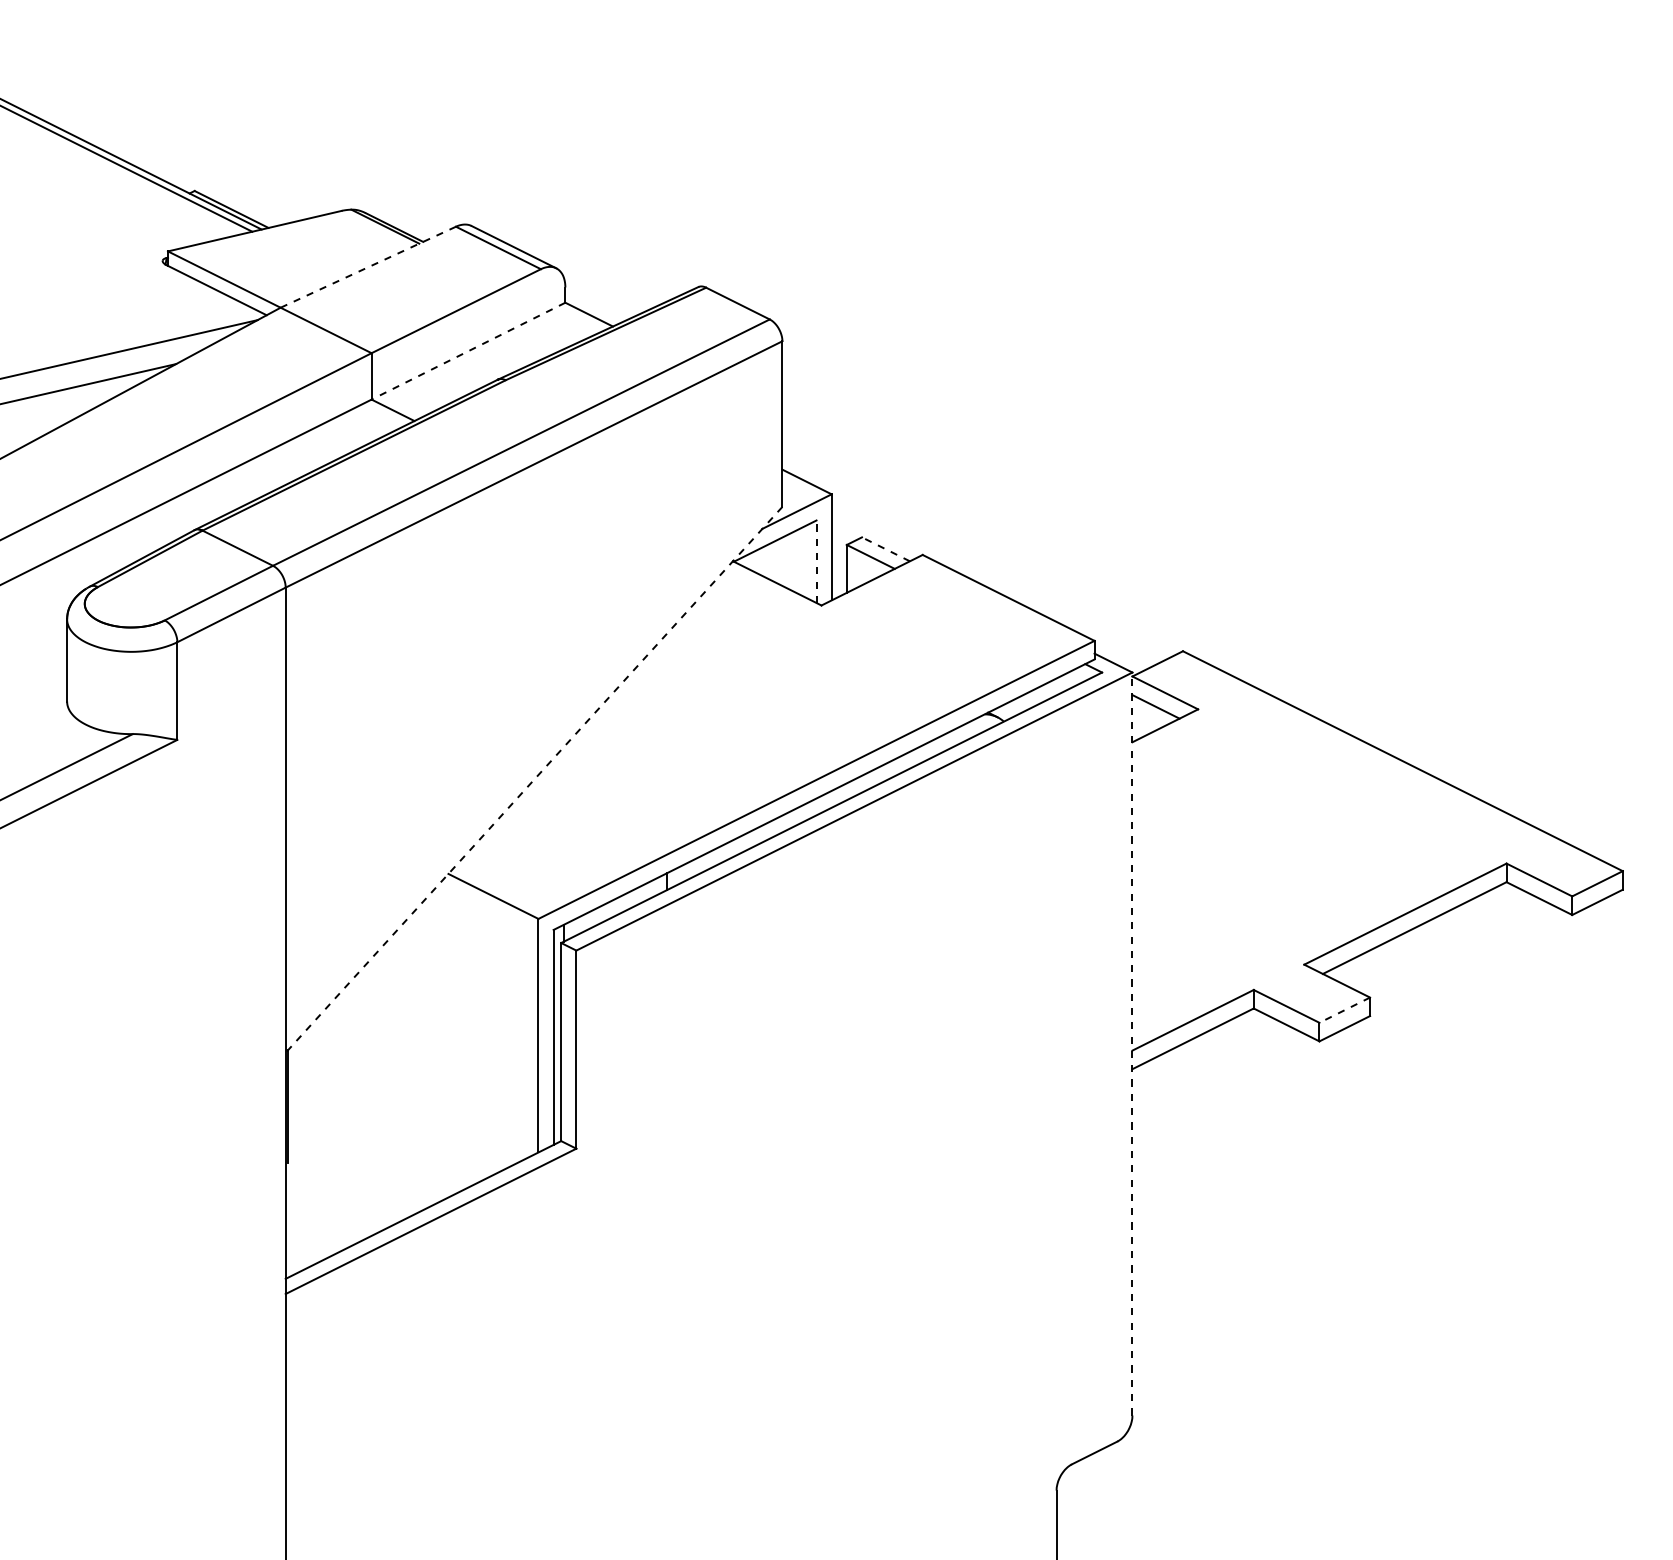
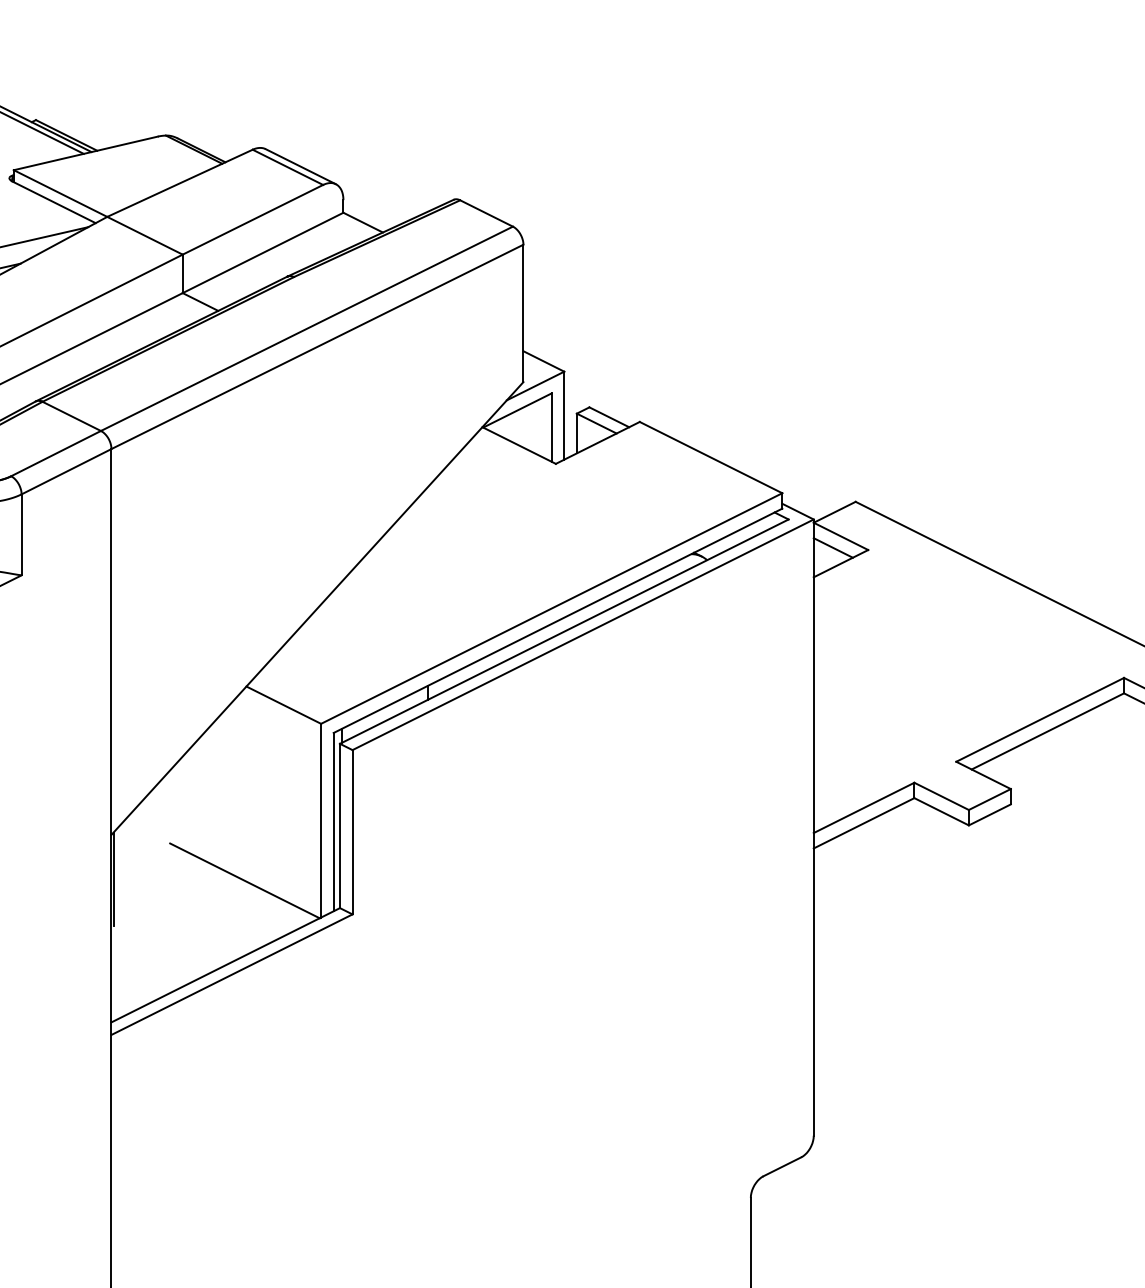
line: (368, 267) -> (180, 183), dashed -> solid
line: (468, 351) -> (263, 253), dashed -> solid
line: (885, 549) -> (608, 417), dashed -> solid
line: (816, 561) -> (551, 427), dashed -> solid
line: (533, 780) -> (316, 609), dashed -> solid
line: (1344, 1010) -> (989, 799), dashed -> solid
line: (1132, 1043) -> (813, 827), dashed -> solid
line: (446, 1108) -> (244, 881), added

